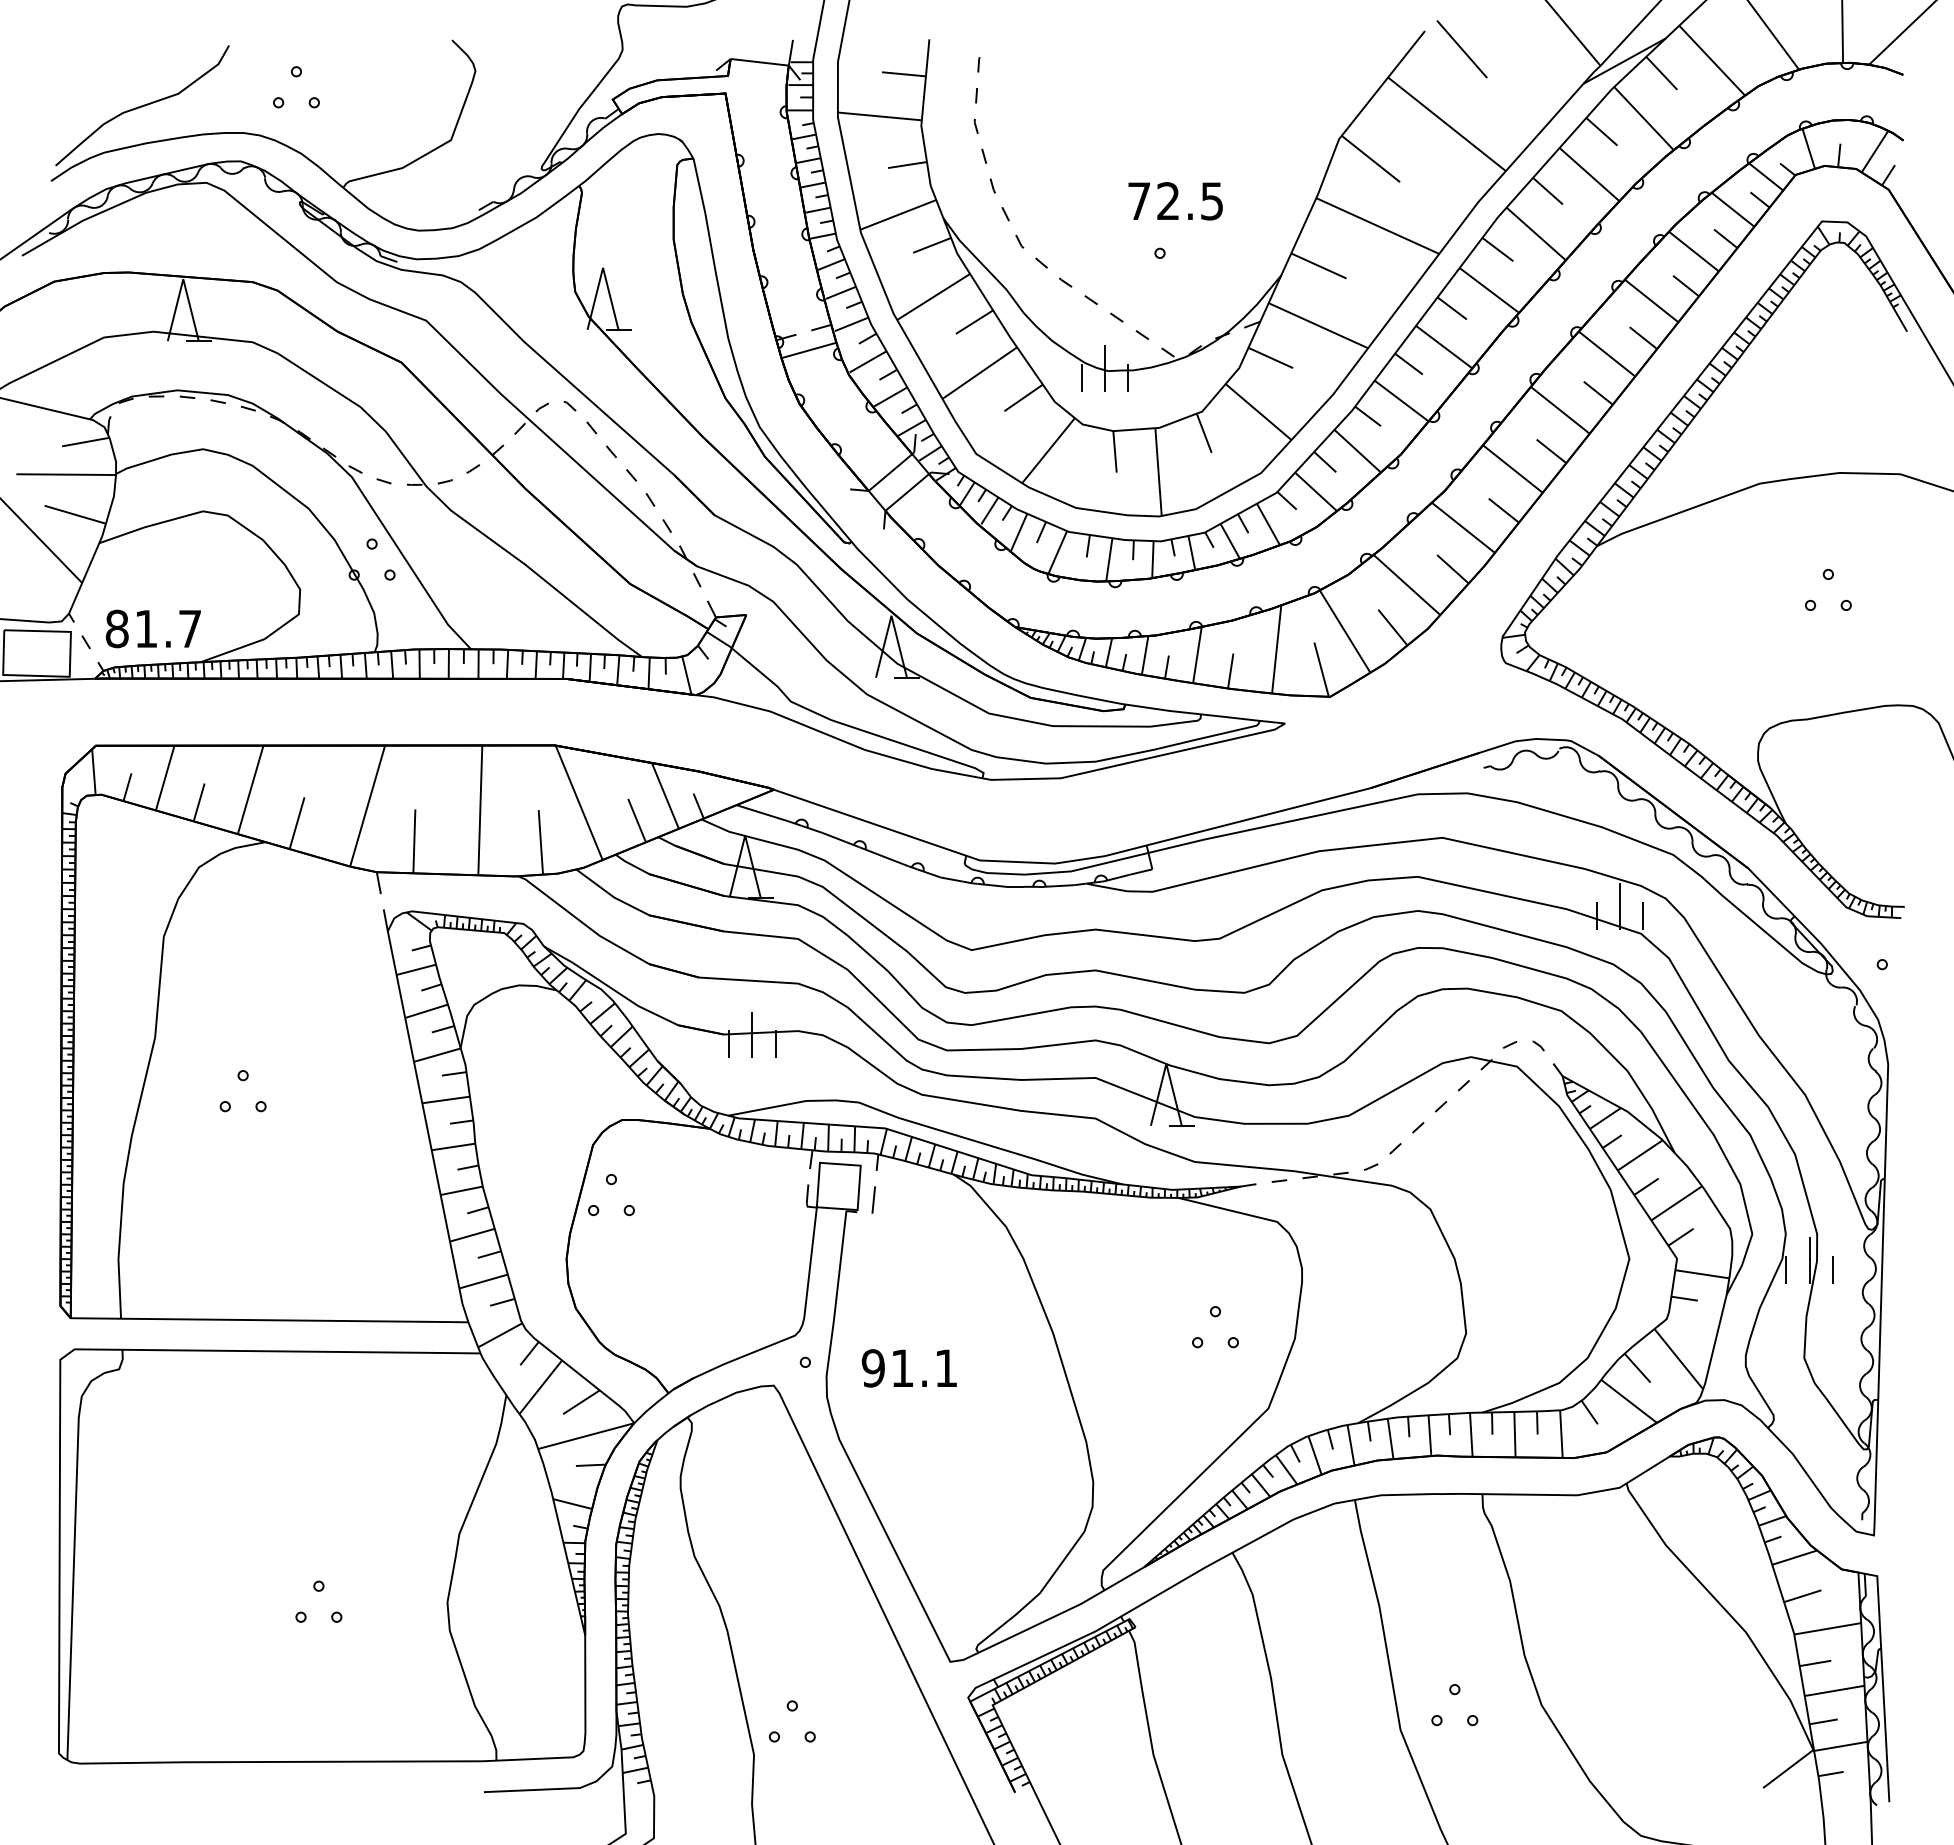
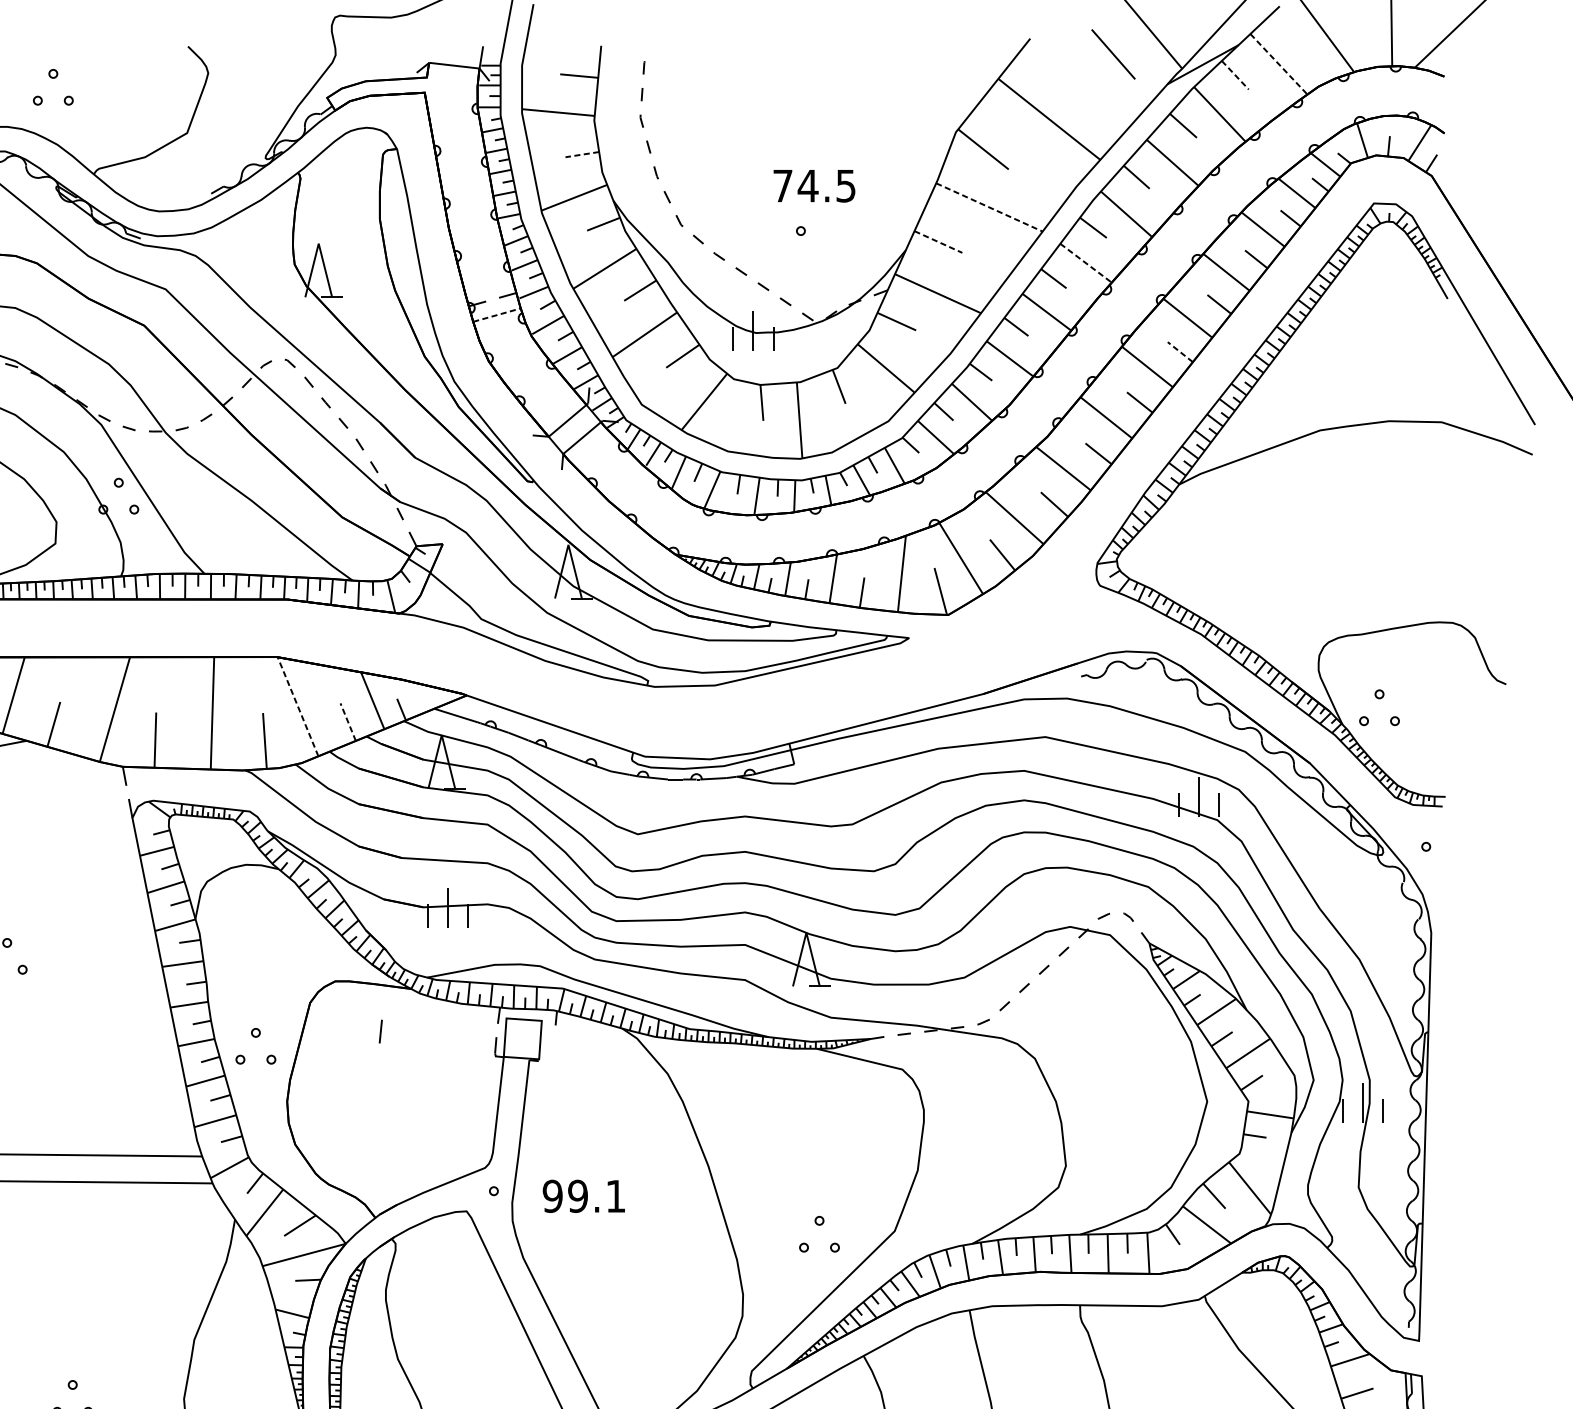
line: (1461, 49) -> (1112, 54), moved
line: (1712, 61) -> (1279, 64), solid -> dashed
line: (1661, 73) -> (1235, 75), solid -> dashed
line: (907, 165) -> (582, 155), solid -> dashed
text: (1168, 200) -> (808, 185), 72.5 -> 74.5
line: (1377, 226) -> (989, 207), solid -> dashed
line: (1319, 266) -> (938, 242), solid -> dashed
line: (1489, 290) -> (1086, 263), solid -> dashed
line: (808, 350) -> (496, 315), solid -> dashed
line: (1598, 393) -> (1180, 352), solid -> dashed
part: (1828, 579) -> (1379, 698), moved
line: (579, 802) -> (298, 706), solid -> dashed
line: (636, 820) -> (347, 722), solid -> dashed
part: (611, 1185) -> (255, 1038), moved
line: (873, 1199) -> (380, 1031), moved
part: (1215, 1317) -> (819, 1225), moved
text: (902, 1368) -> (577, 1196), 91.1 -> 99.1

